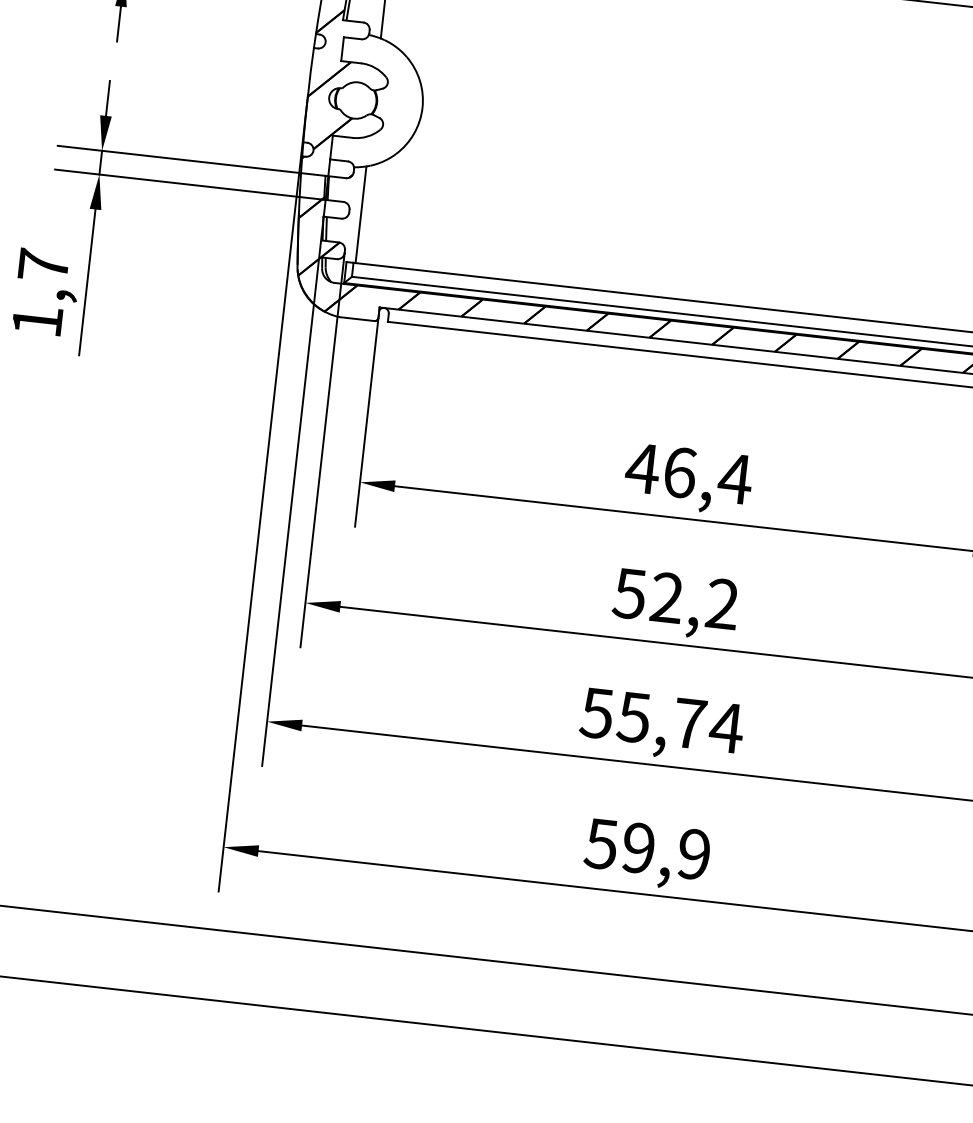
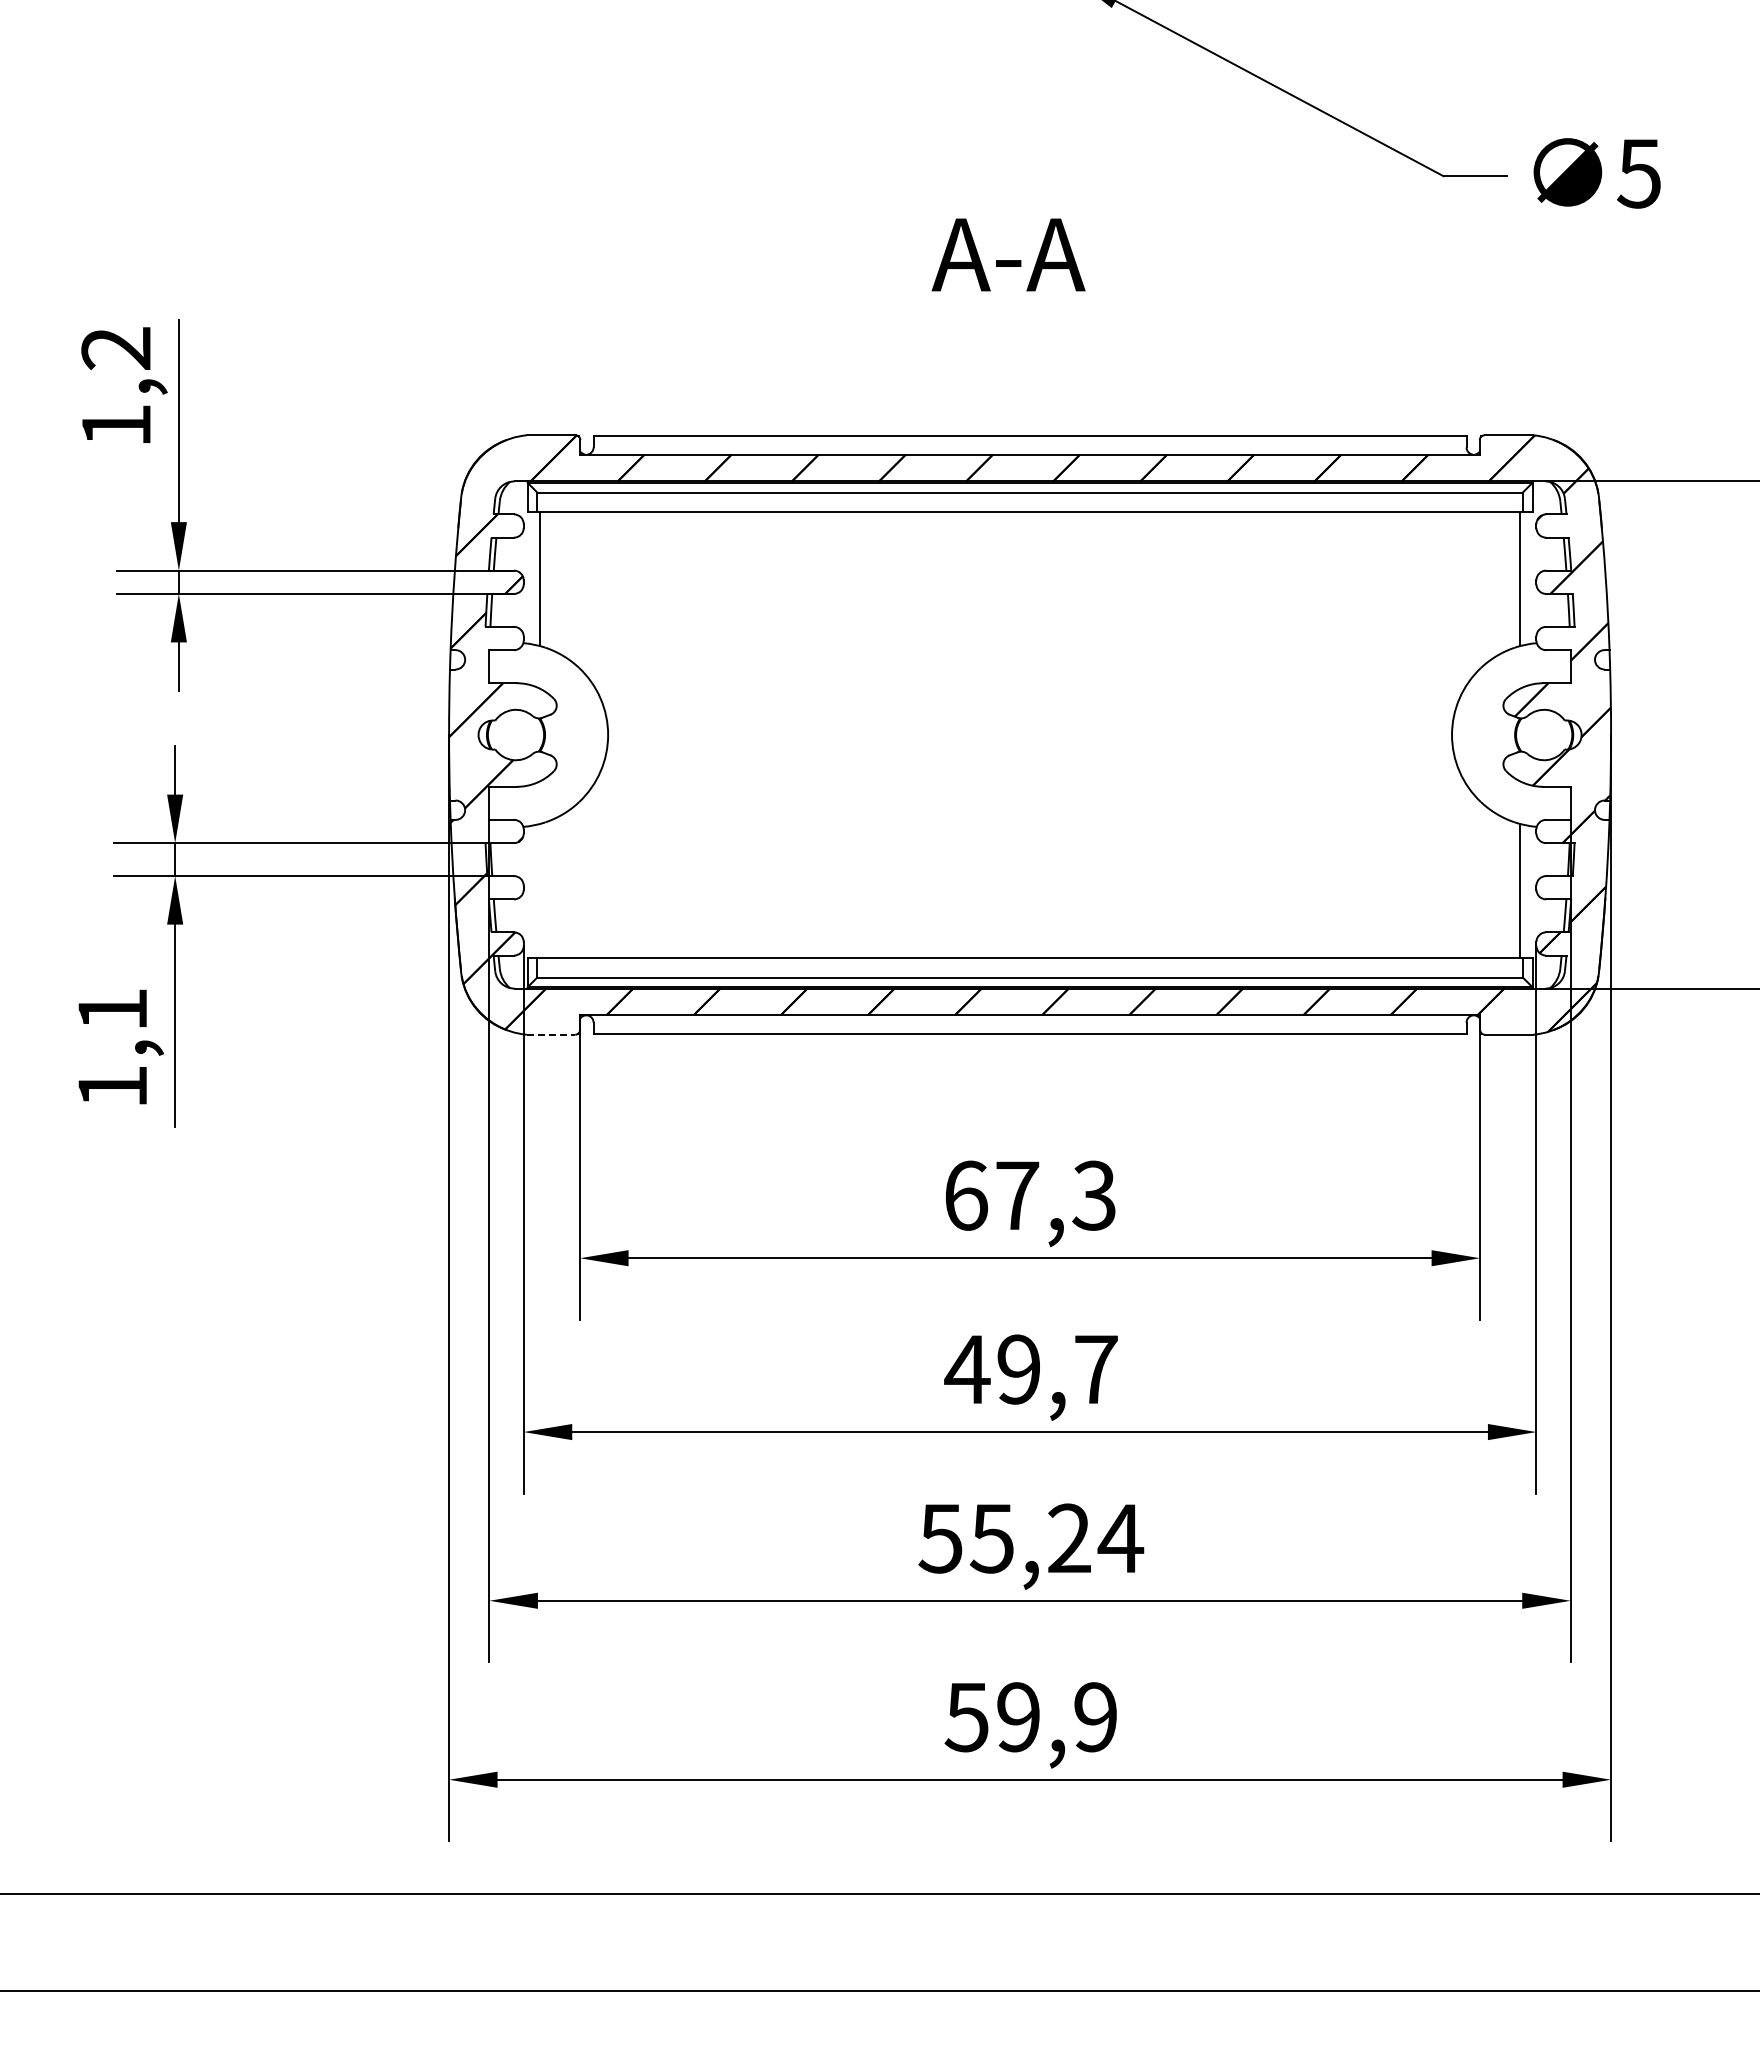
line: (361, 214) -> (540, 890), removed
text: (43, 265) -> (112, 1009), 1,7 -> 1,1
line: (357, 318) -> (551, 1034), solid -> dashed
text: (688, 473) -> (1029, 1195), 46,4 -> 67,3
text: (675, 598) -> (1030, 1369), 52,2 -> 49,7
text: (689, 722) -> (1069, 1537), 55,74 -> 55,24

